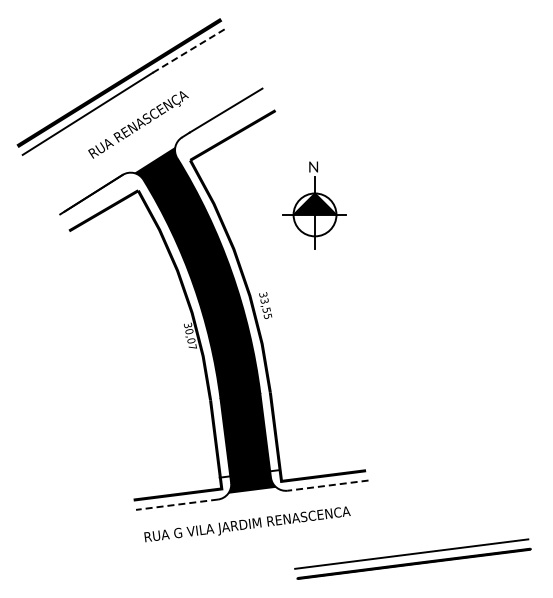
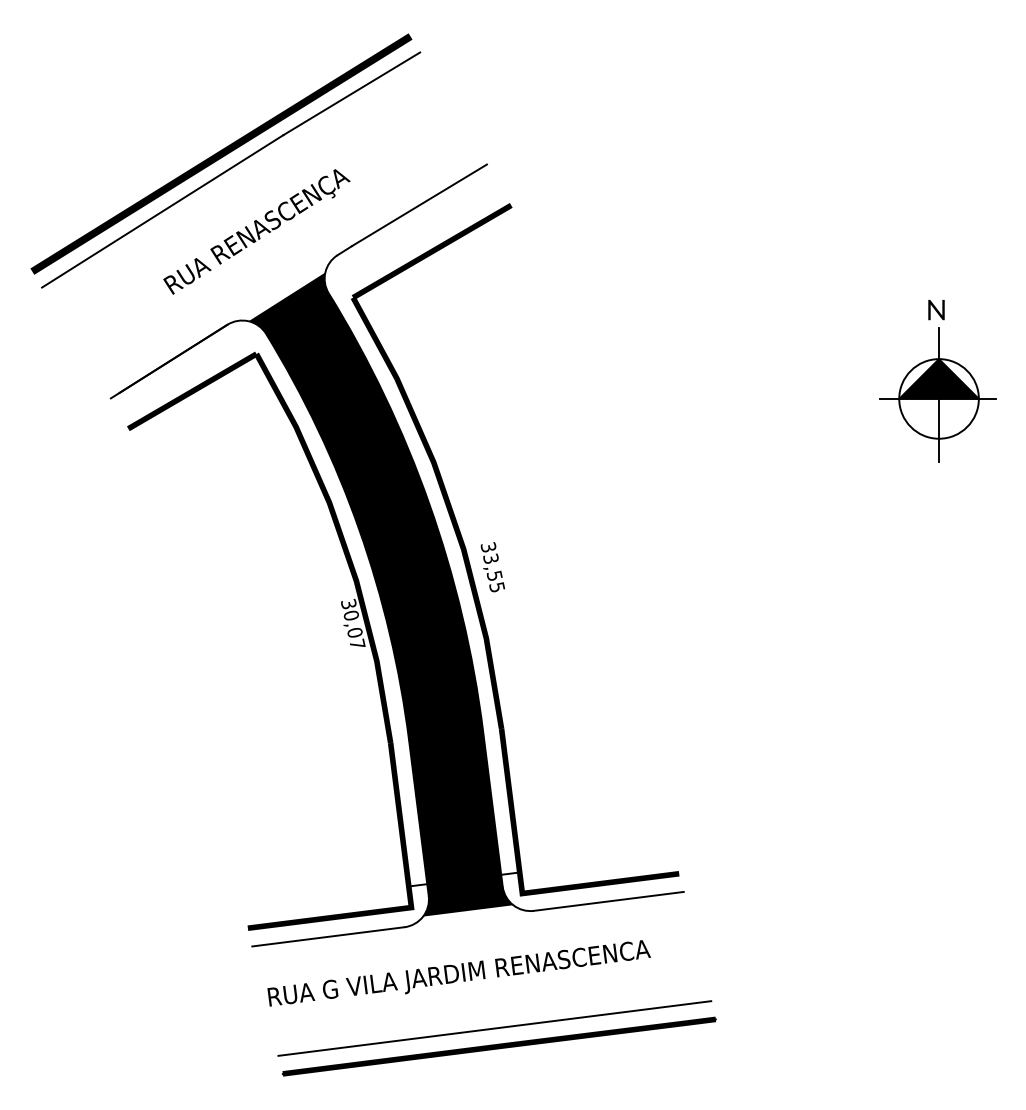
line: (190, 50) -> (353, 93), dashed -> solid
part: (314, 205) -> (938, 381), moved
line: (328, 485) -> (609, 901), dashed -> solid
line: (176, 504) -> (327, 936), dashed -> solid
part: (412, 558) -> (496, 1036), moved

